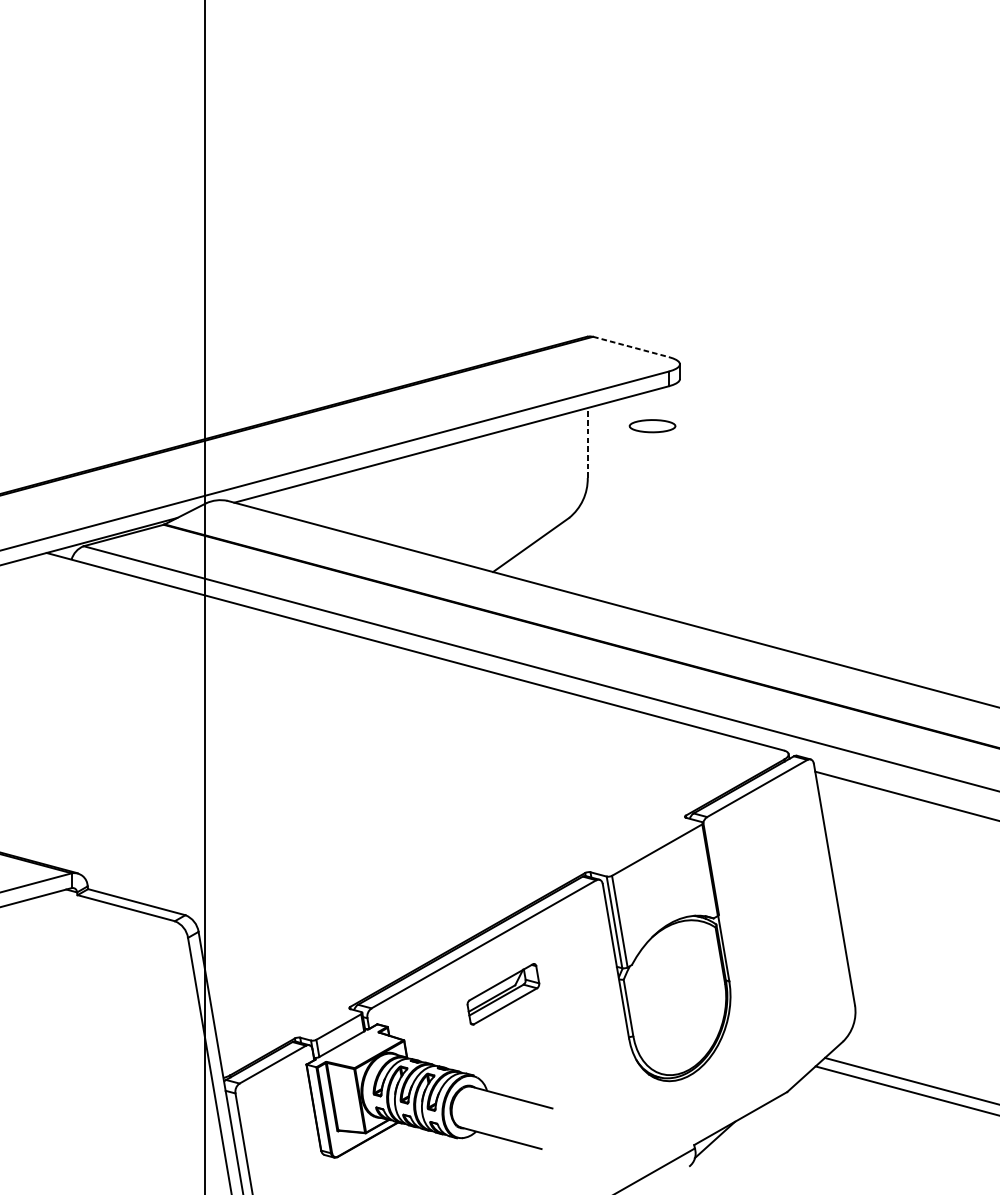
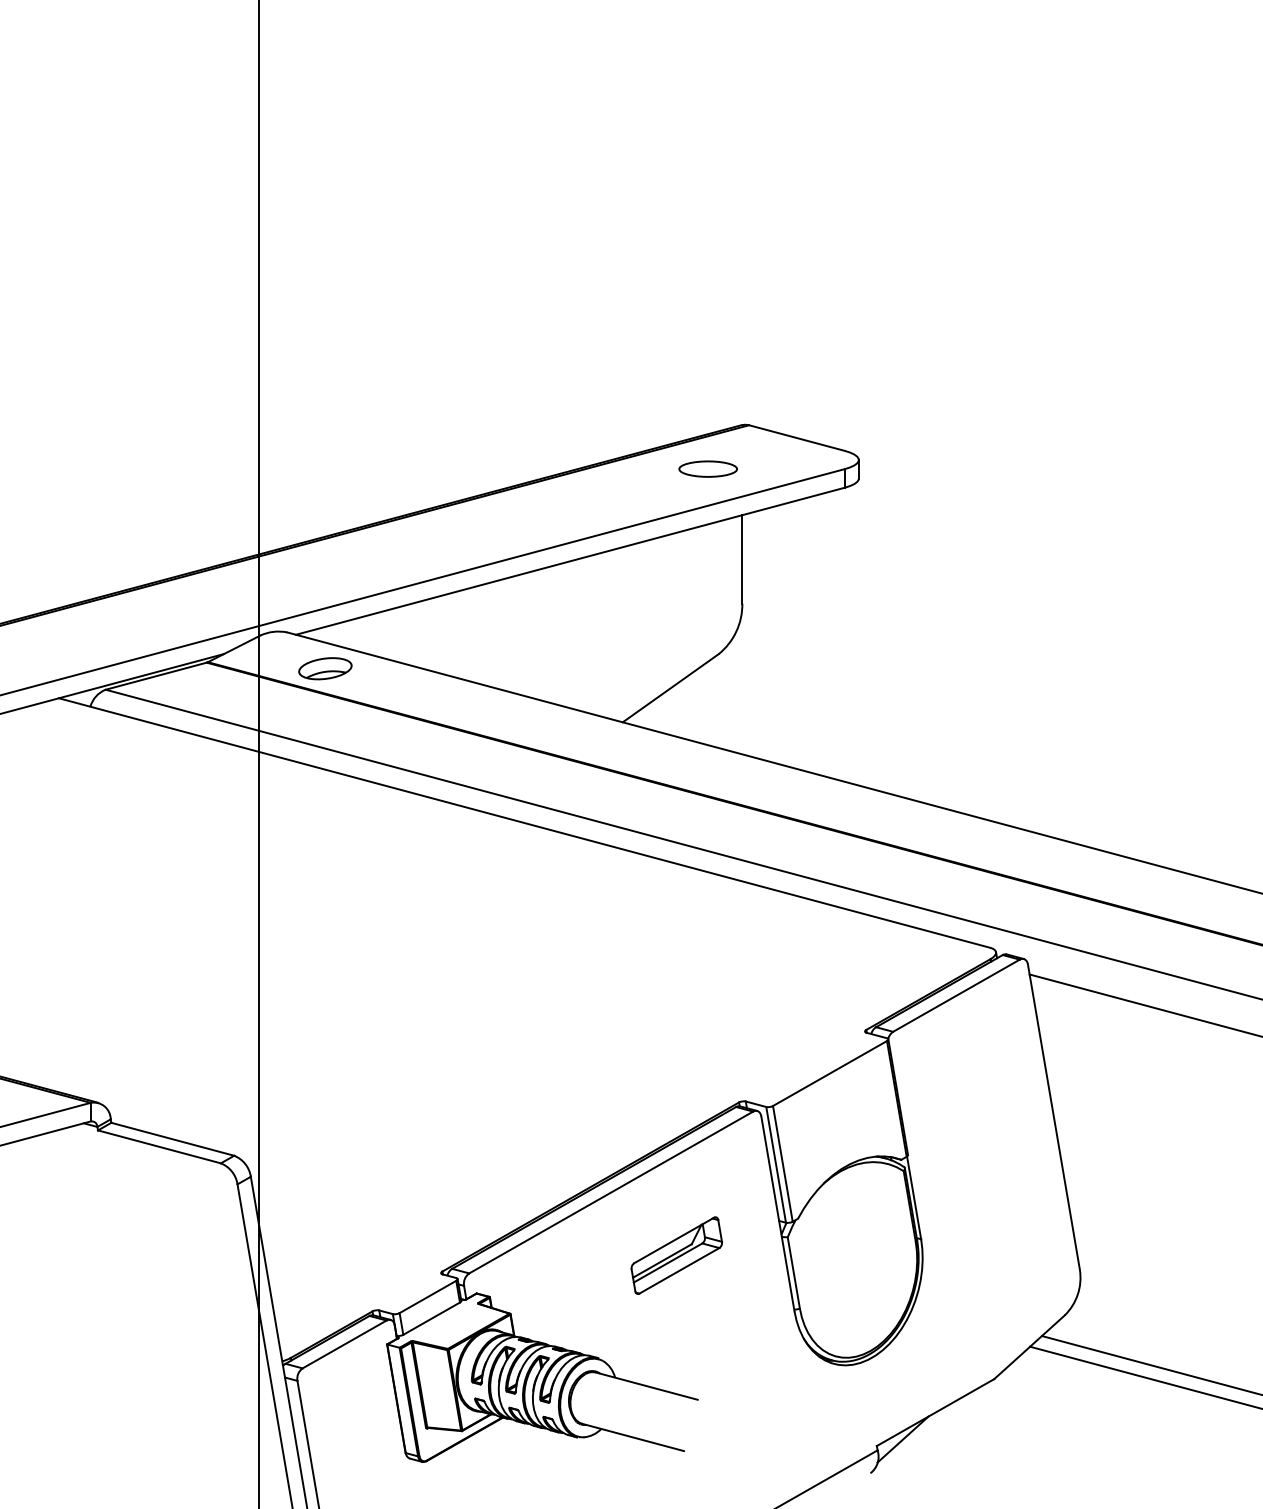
line: (631, 347) -> (797, 438), dashed -> solid
part: (652, 425) -> (707, 468), moved
line: (587, 442) -> (742, 558), dashed -> solid
part: (257, 529) -> (325, 668), added
part: (503, 994) -> (676, 1255), moved

